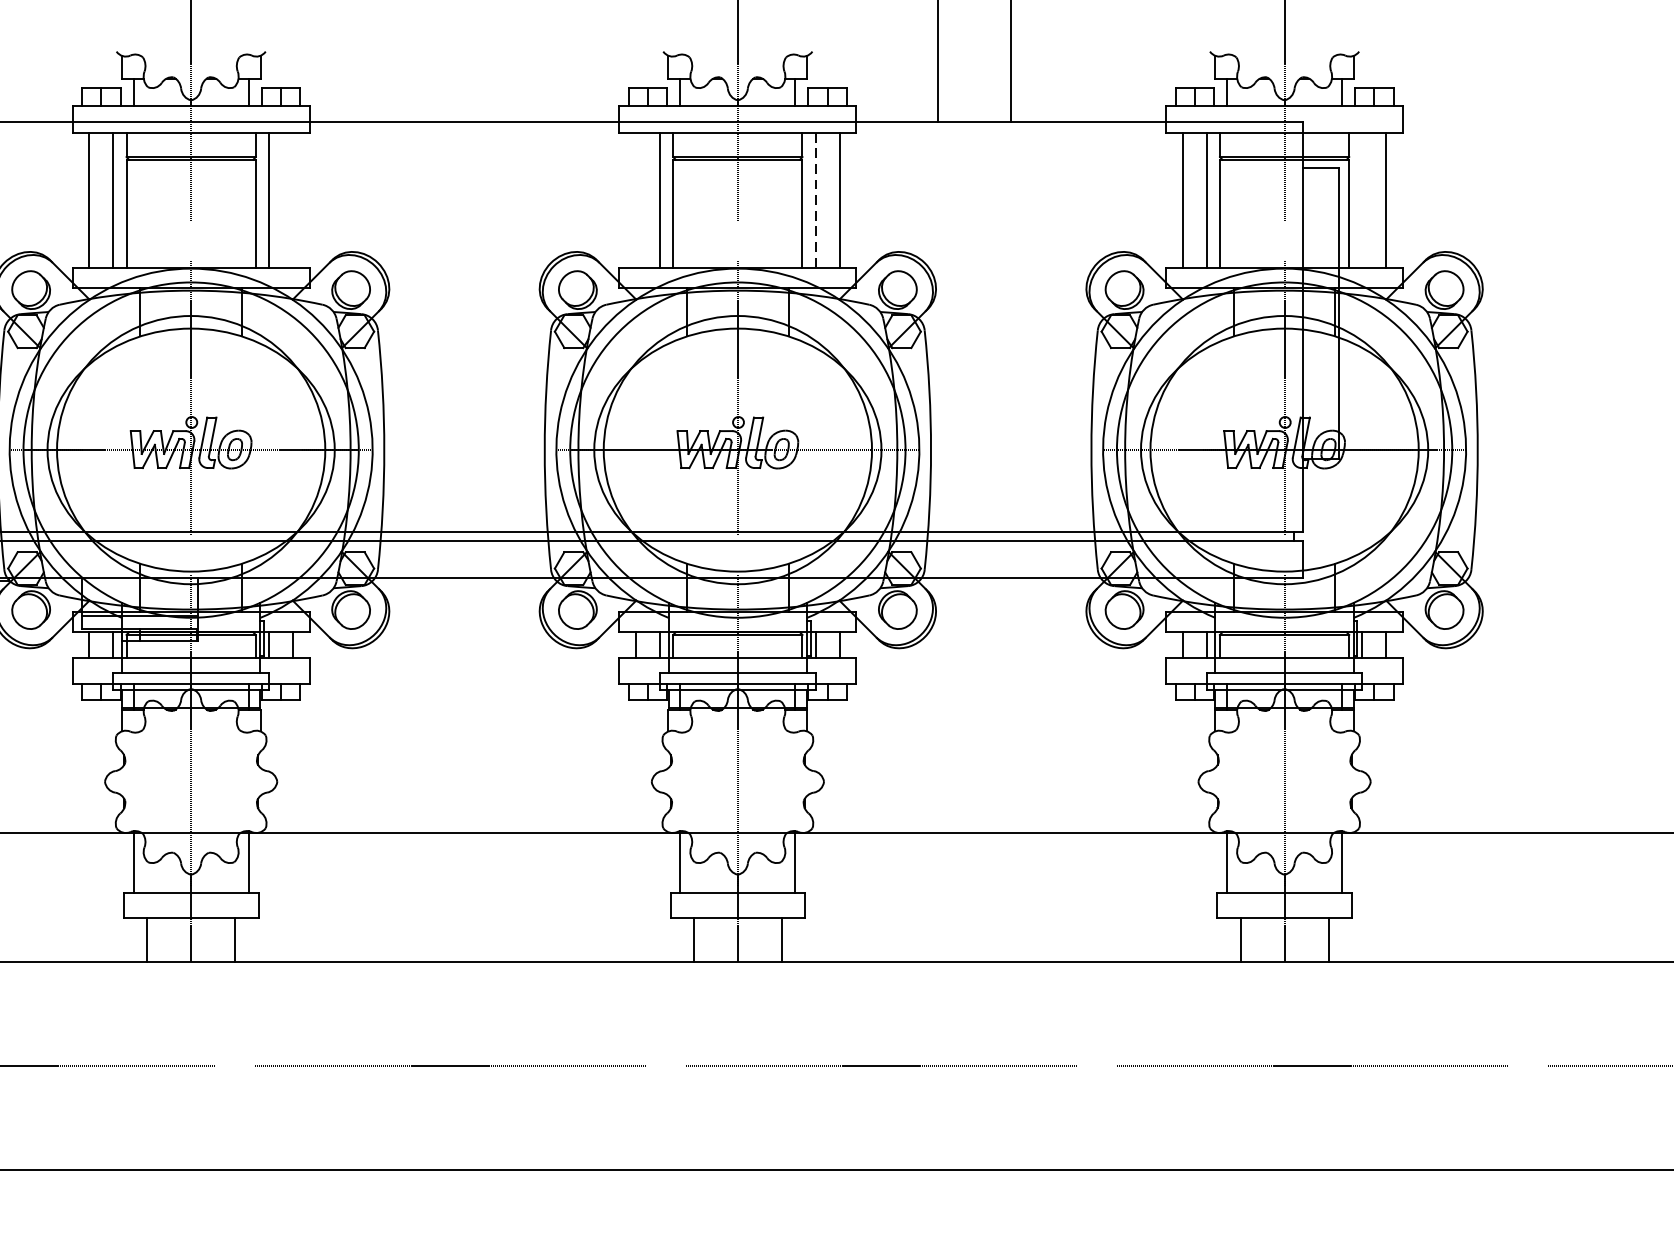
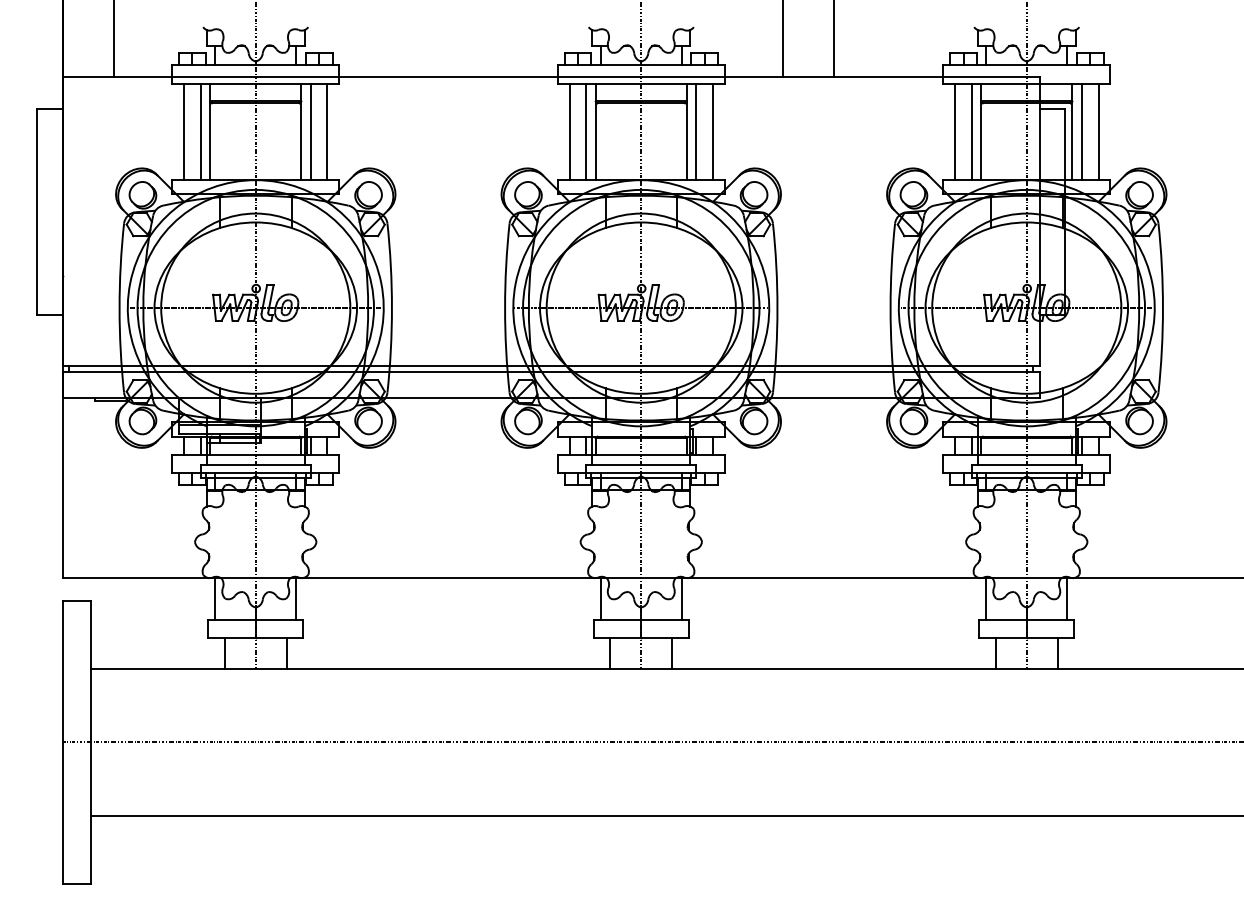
line: (292, 199) -> (327, 131), added
line: (636, 199) -> (569, 131), added
line: (1362, 199) -> (1081, 131), added
line: (816, 201) -> (696, 132), dashed -> solid

